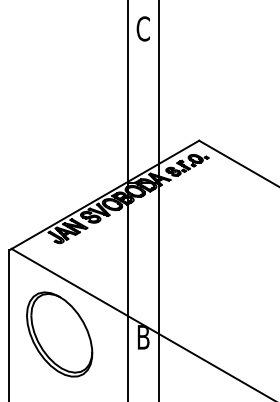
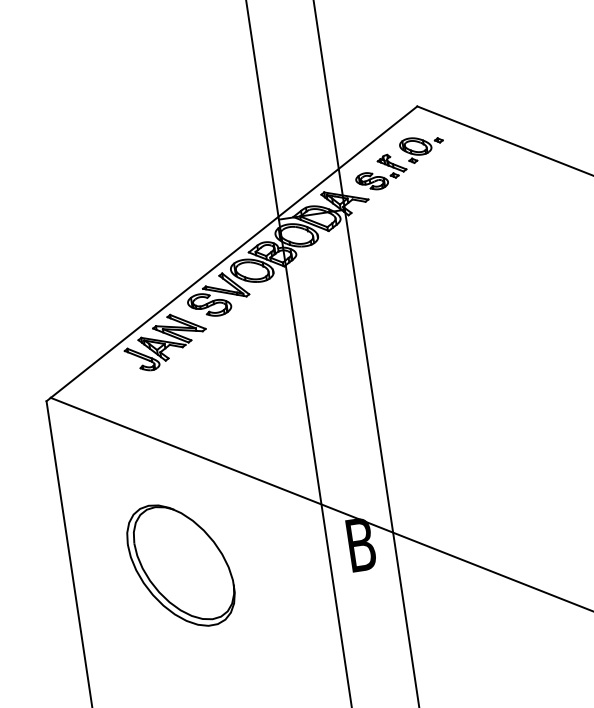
part: (59, 334) -> (180, 565), size x0.7

